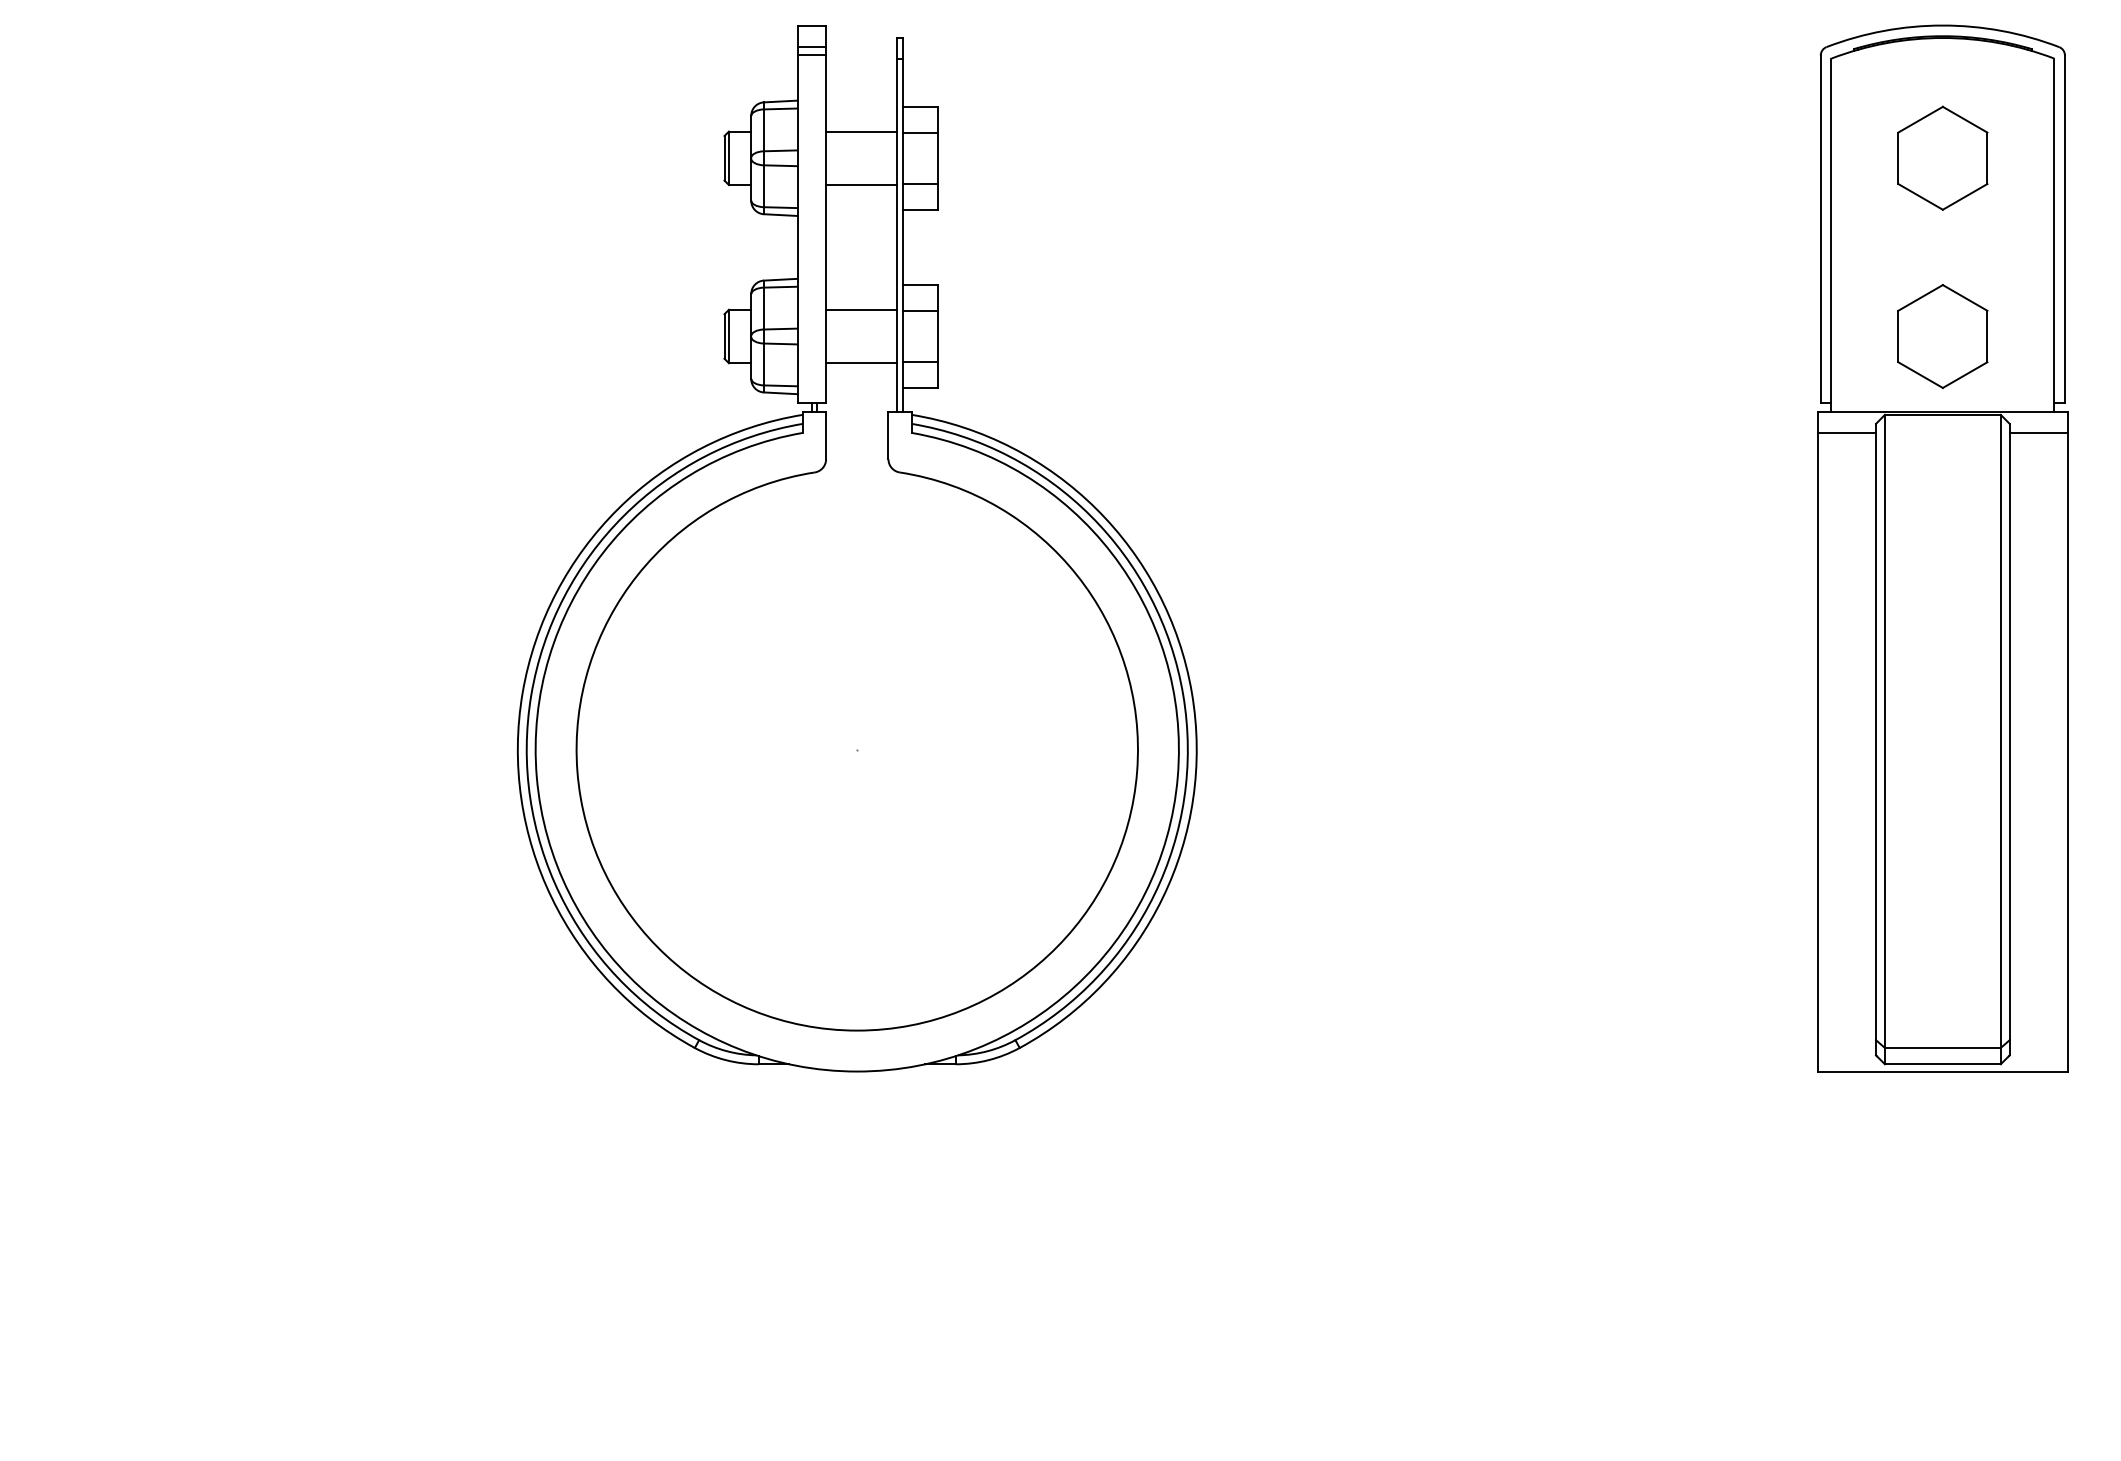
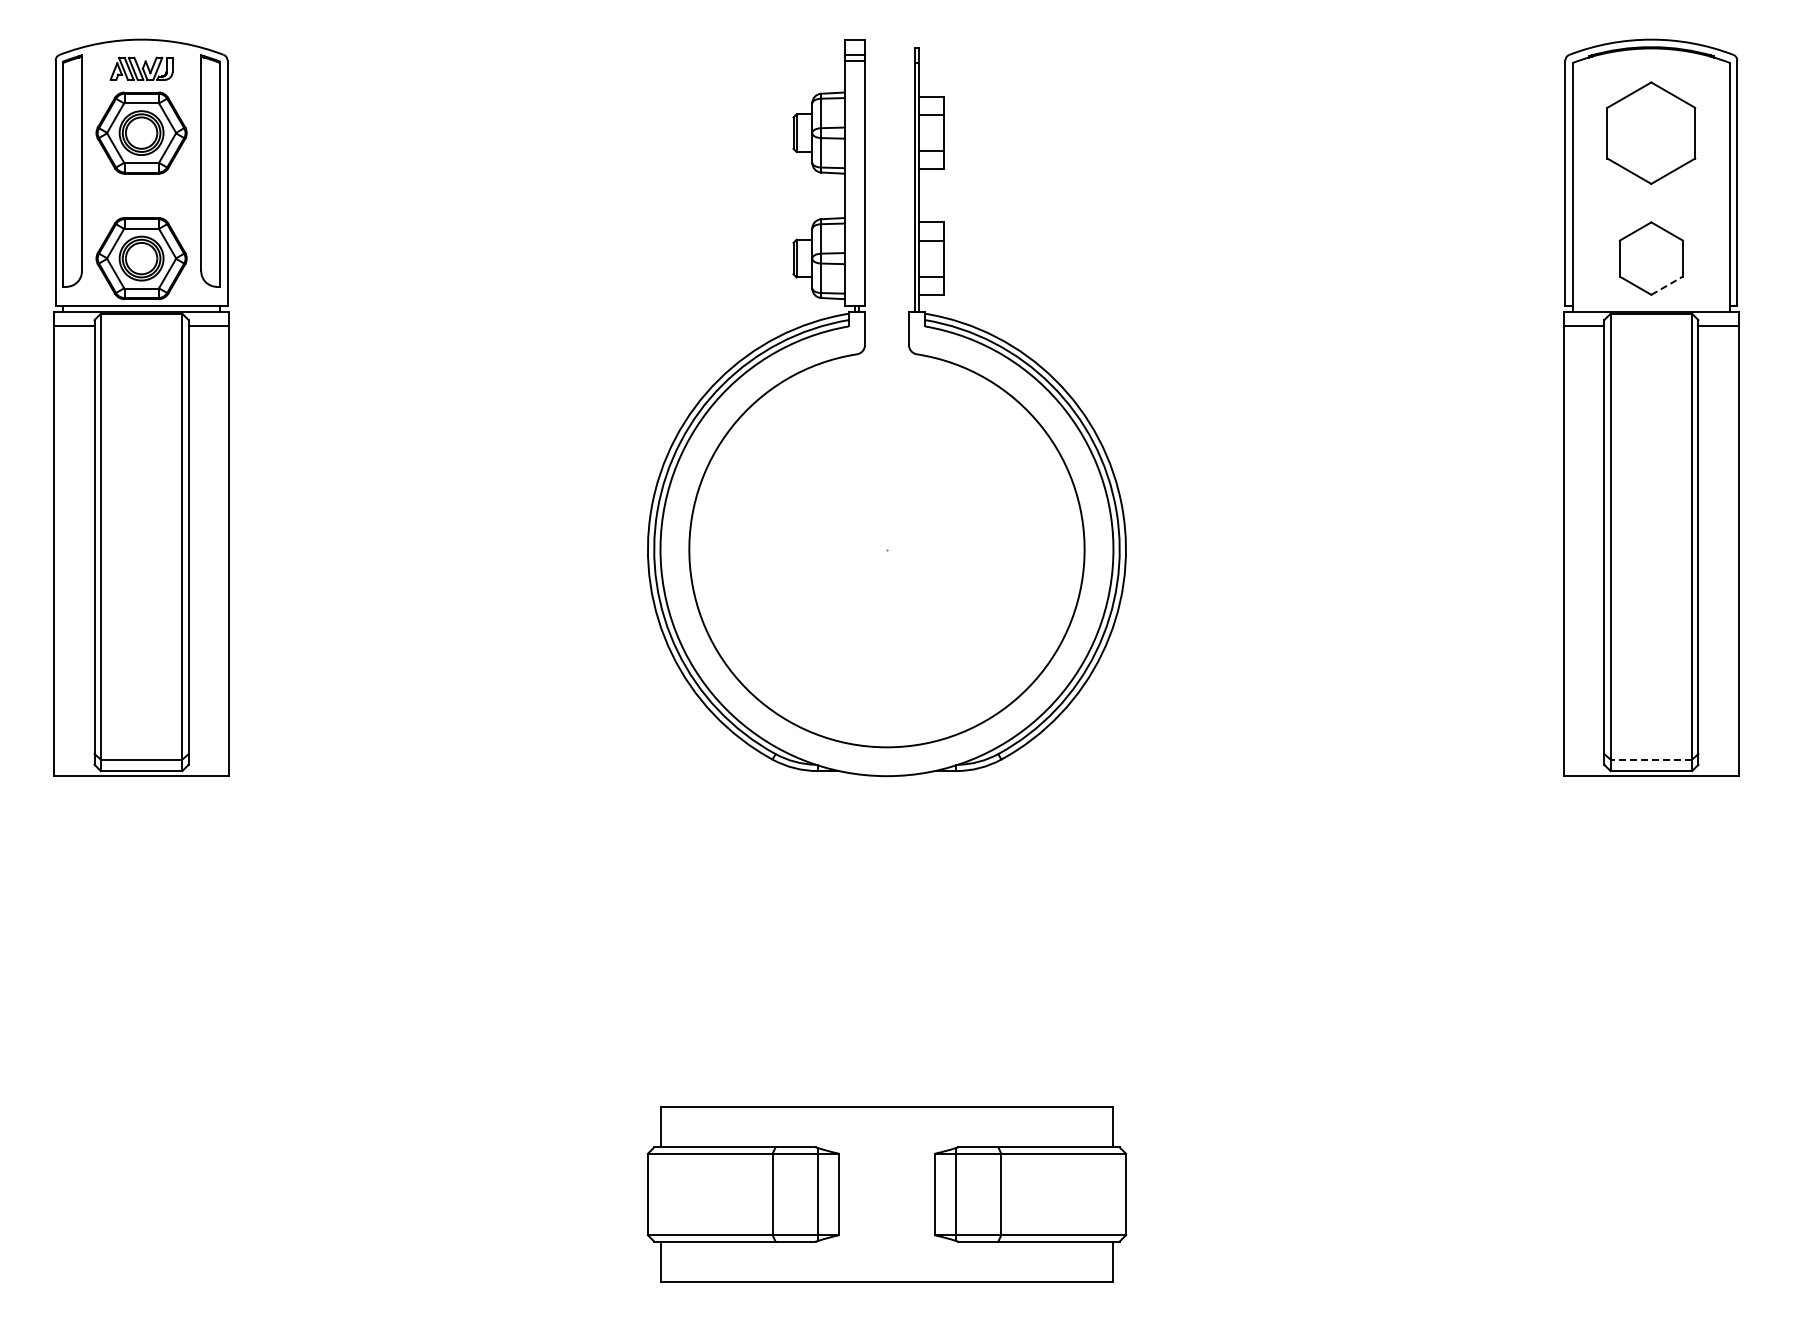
line: (862, 131) -> (890, 114), removed
part: (1943, 157) -> (1651, 132), size x1.4
line: (862, 184) -> (890, 151), removed
line: (862, 309) -> (890, 239), removed
line: (862, 363) -> (890, 277), removed
line: (1965, 374) -> (1667, 285), solid -> dashed
line: (1943, 1047) -> (1651, 759), solid -> dashed

